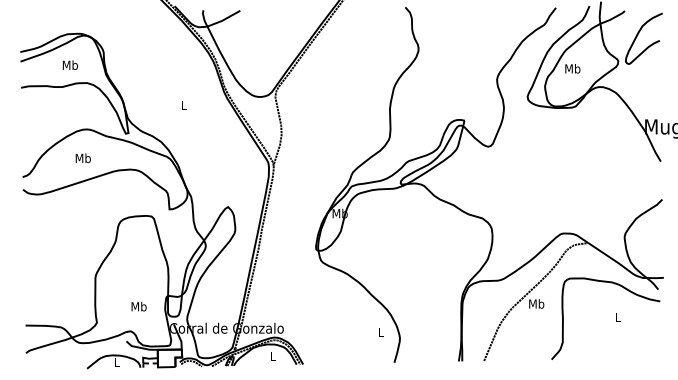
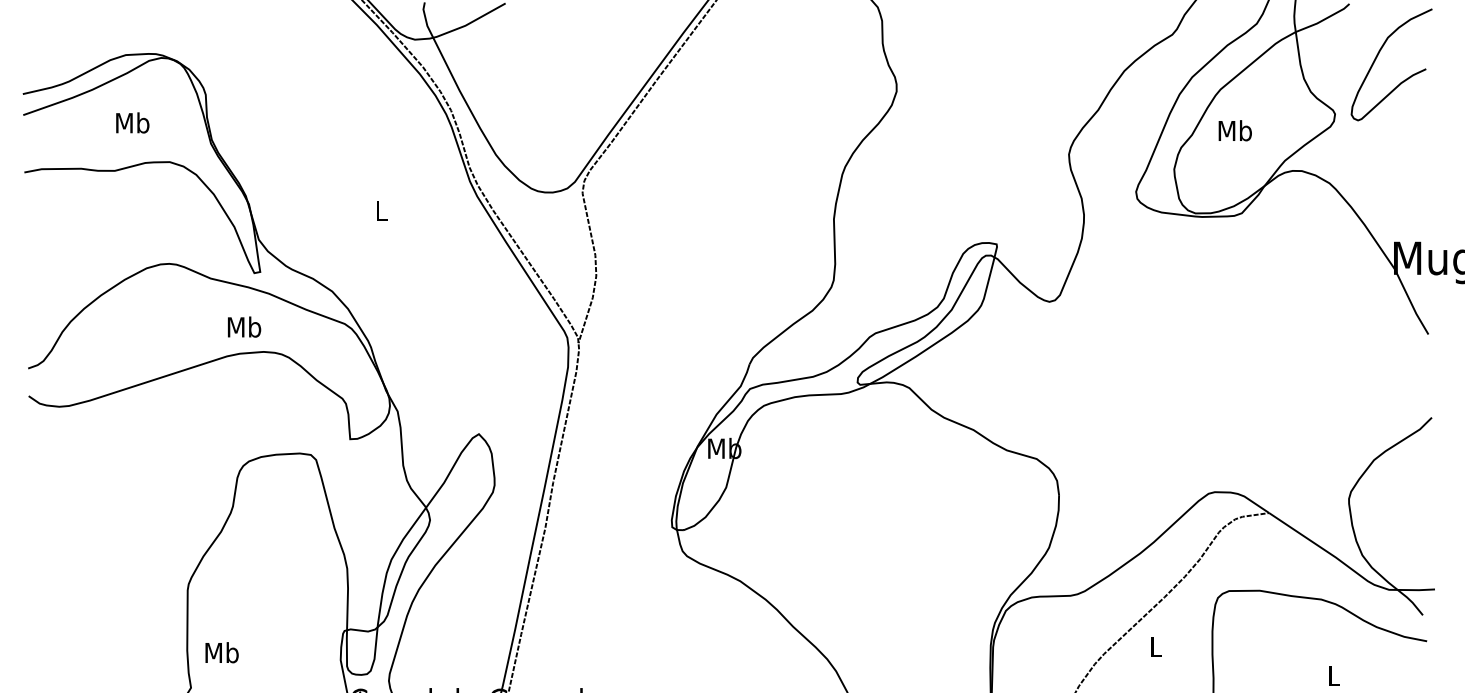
text: (82, 157) -> (242, 325), moved
text: (536, 303) -> (1155, 645), Mb -> L
text: (138, 306) -> (220, 652), moved

